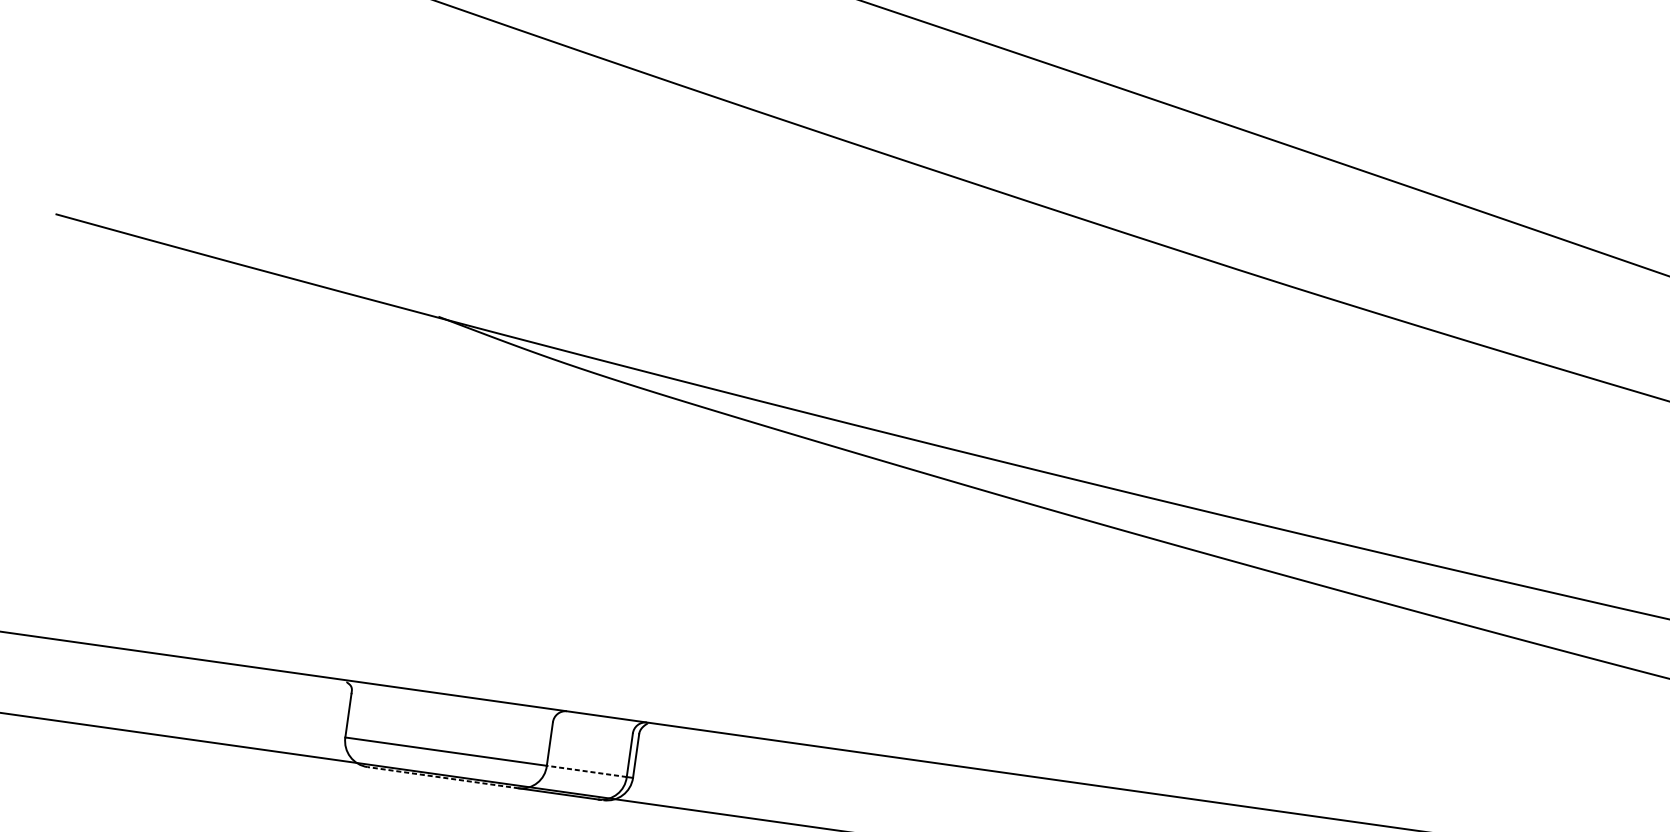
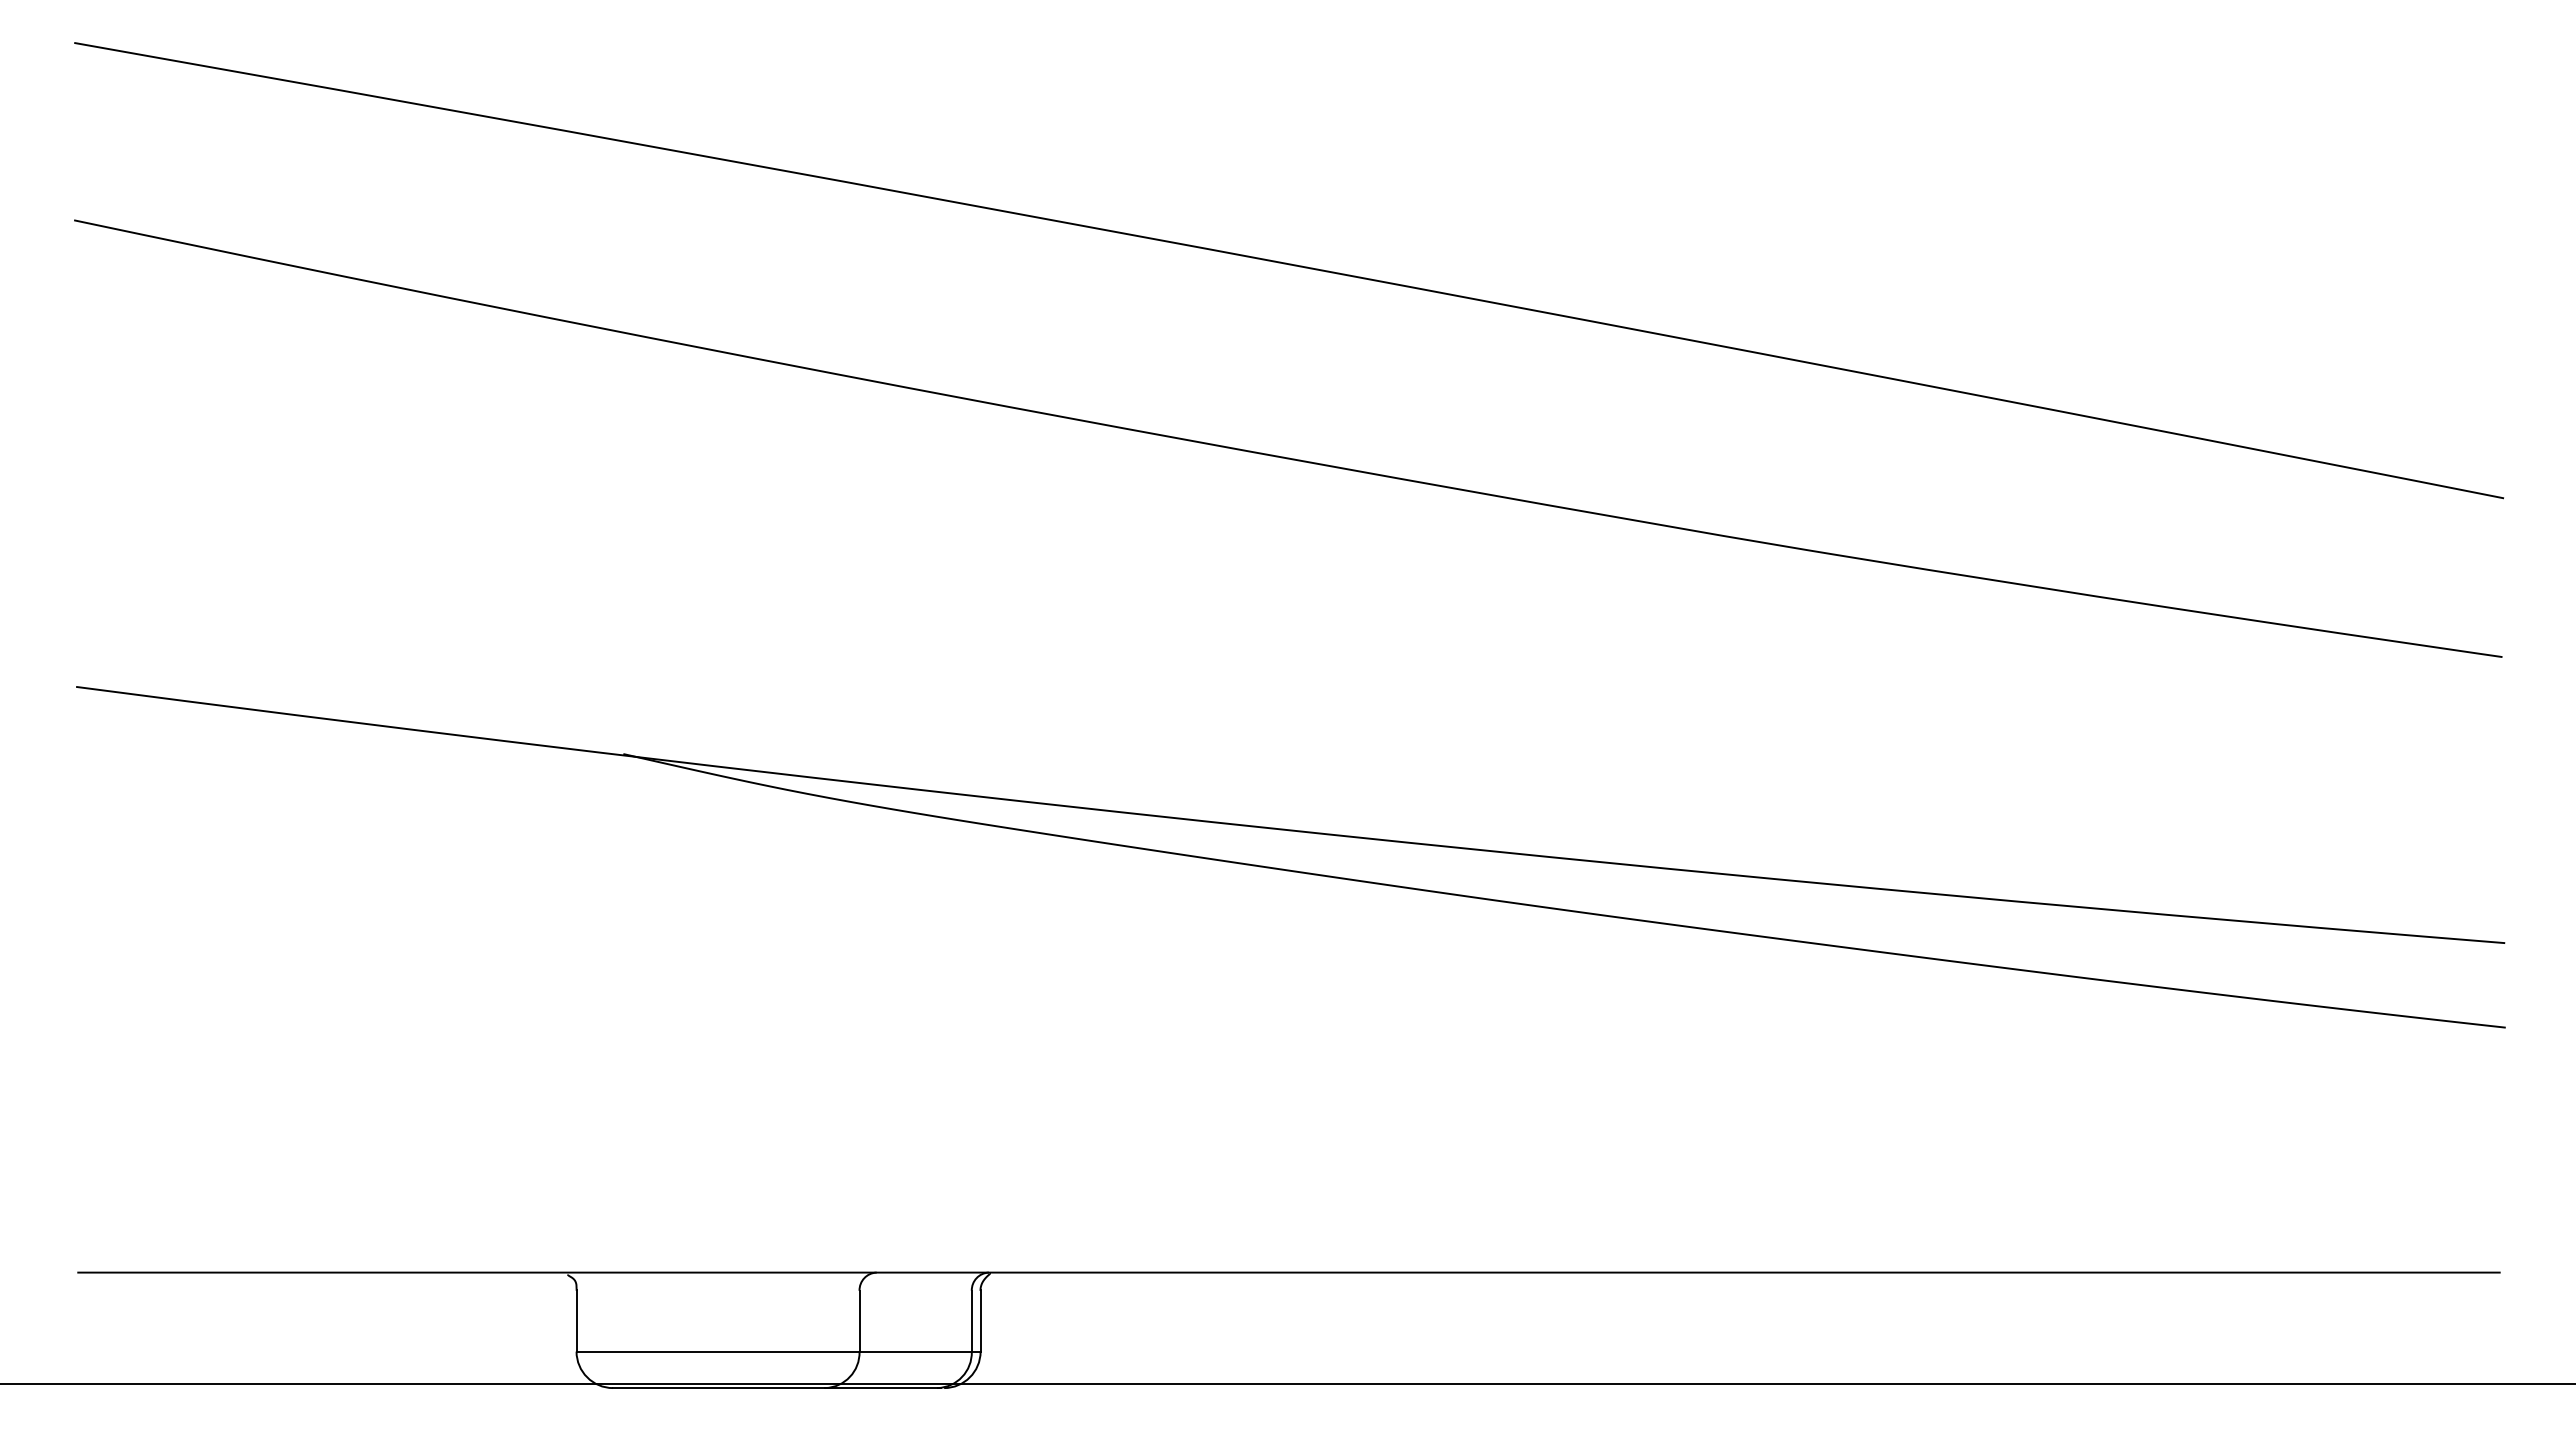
line: (586, 771) -> (915, 1351), dashed -> solid
line: (442, 777) -> (718, 1388), dashed -> solid

